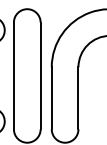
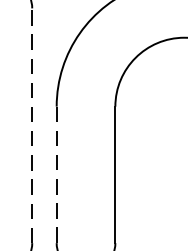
line: (40, 75) -> (31, 124), solid -> dashed
line: (51, 98) -> (56, 175), solid -> dashed

